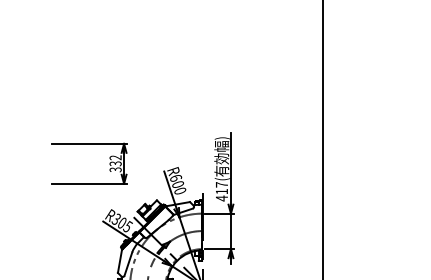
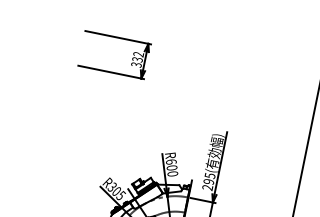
part: (89, 144) -> (118, 38), moved
text: (221, 191) -> (208, 181), 417( -> 295(

